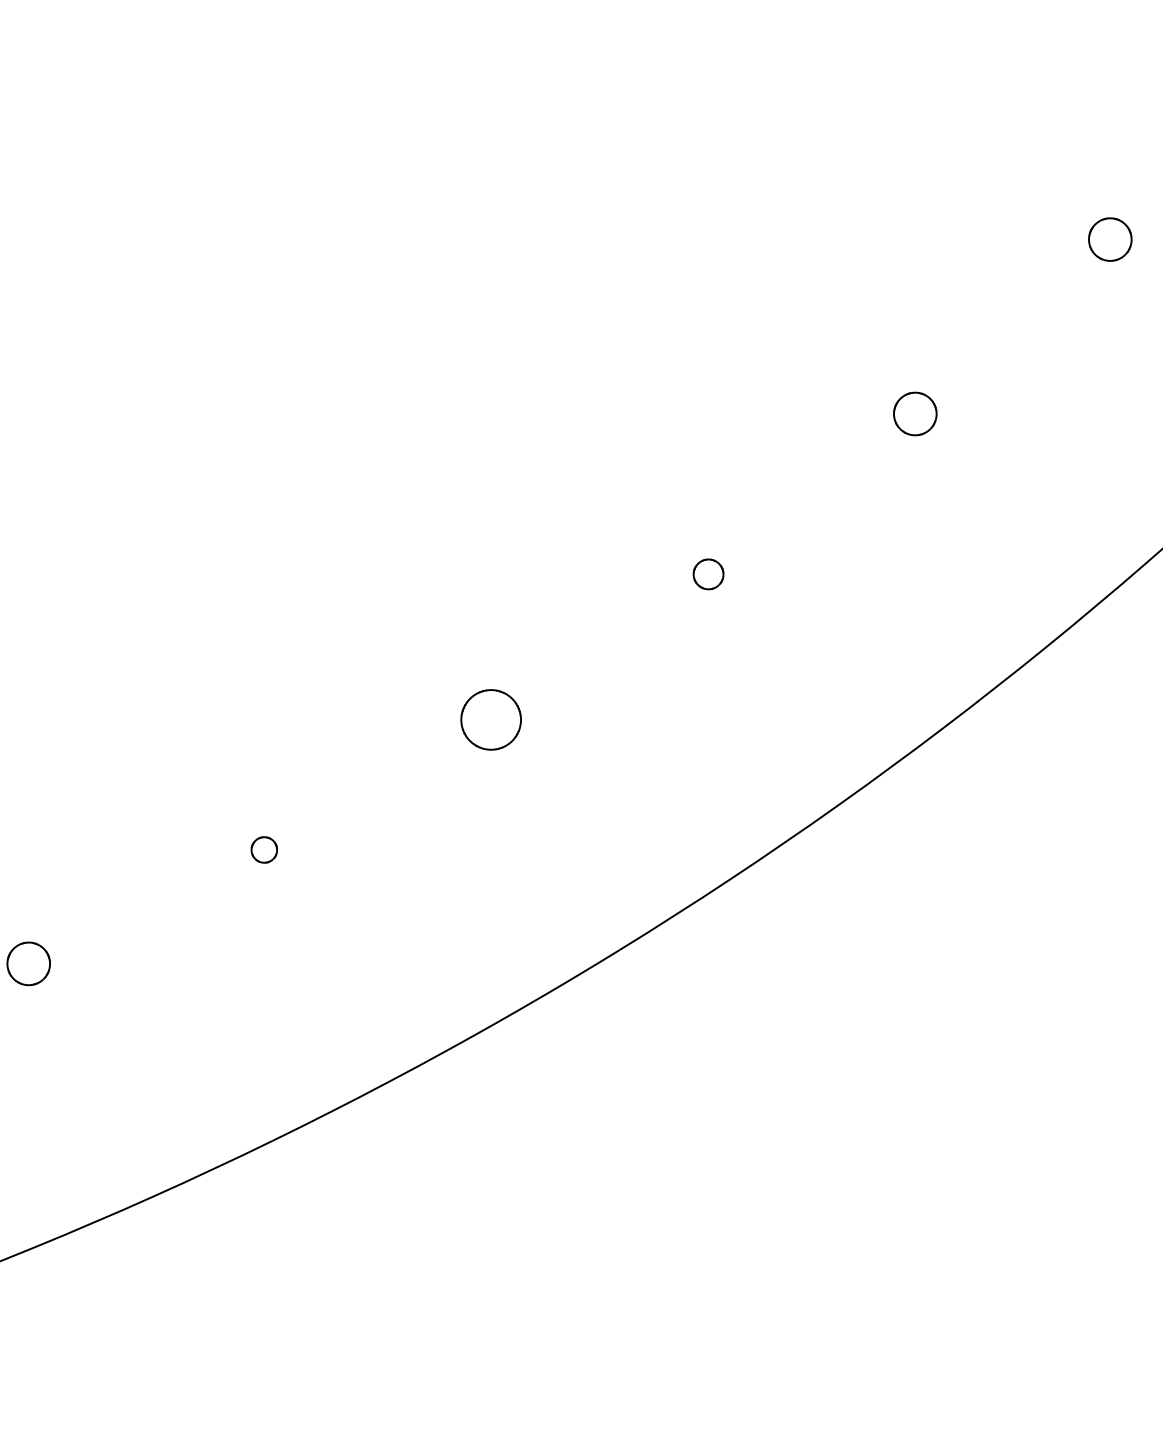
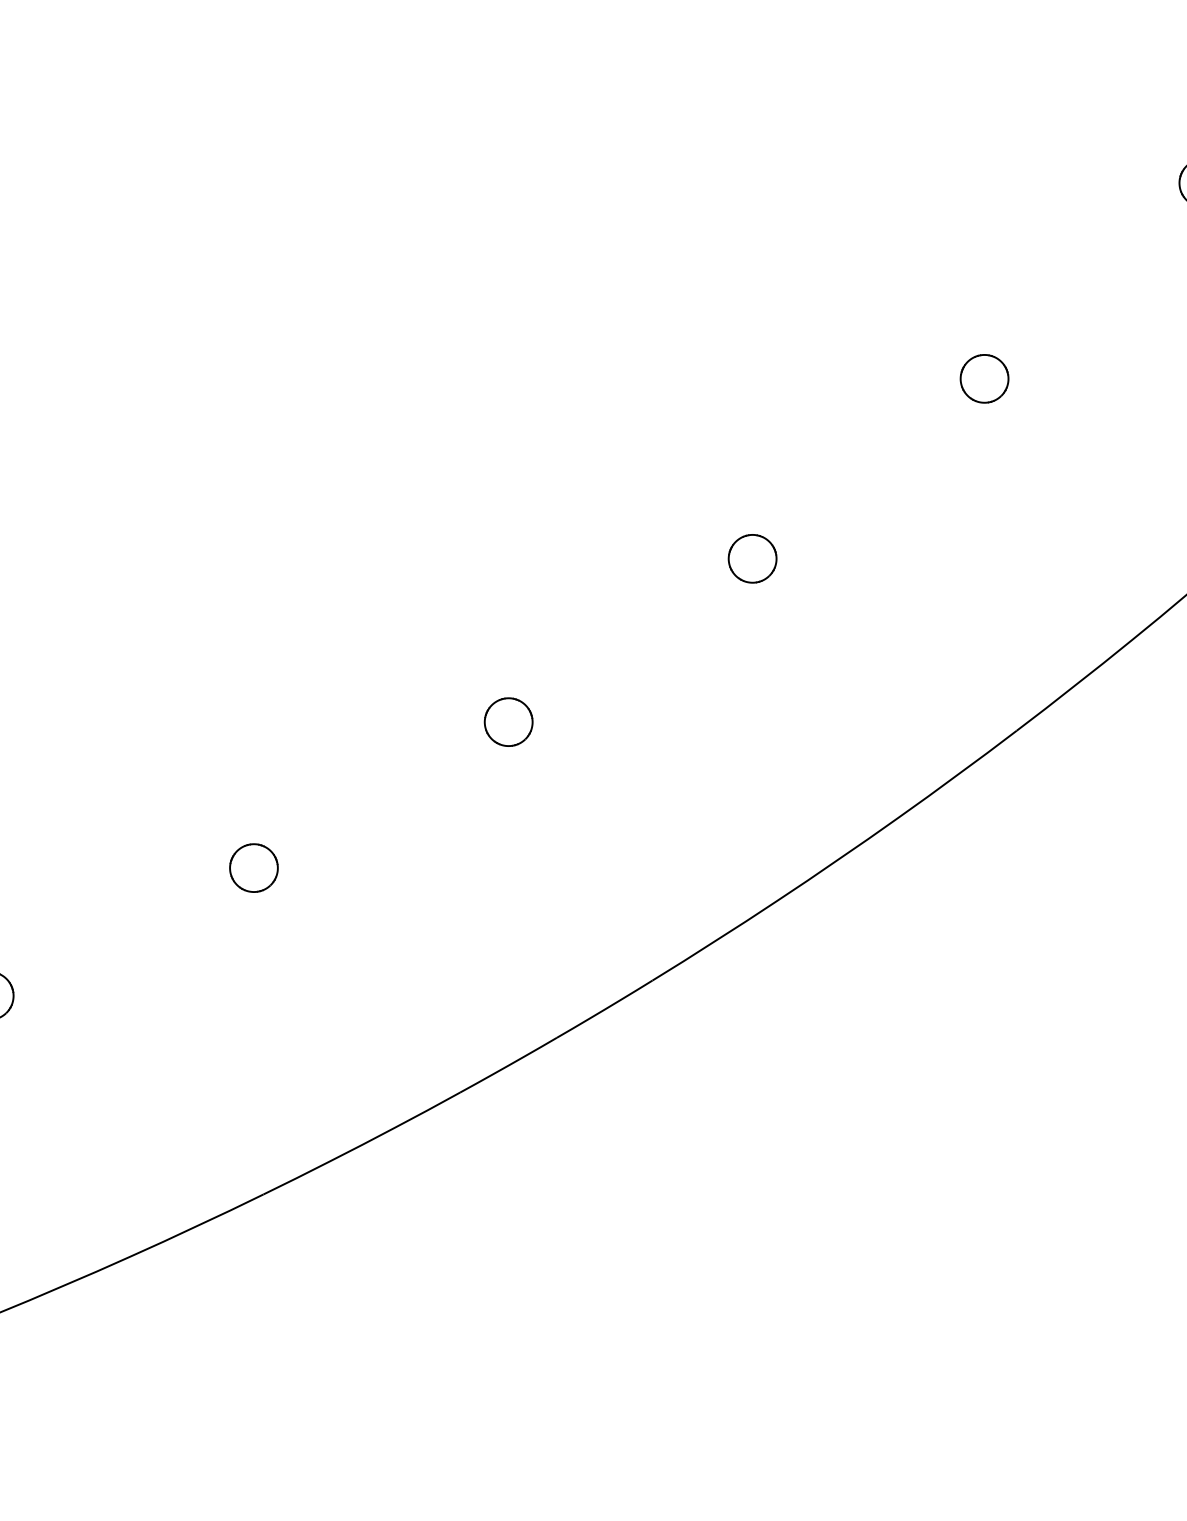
part: (708, 574) -> (752, 558), size x1.43
part: (491, 719) -> (508, 721), size x0.71
part: (264, 849) -> (254, 867), size x1.67

